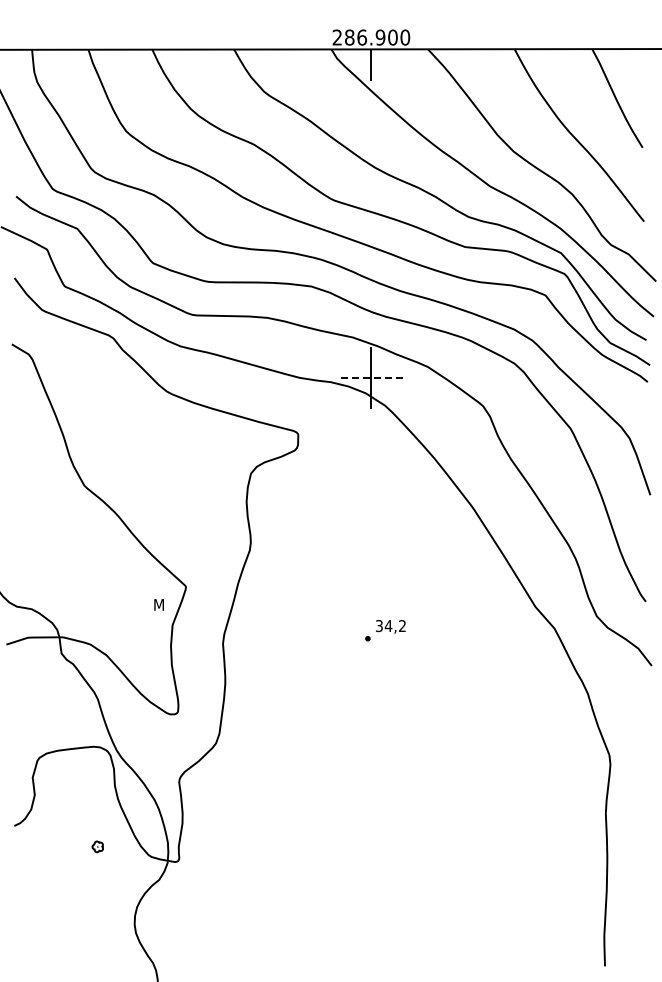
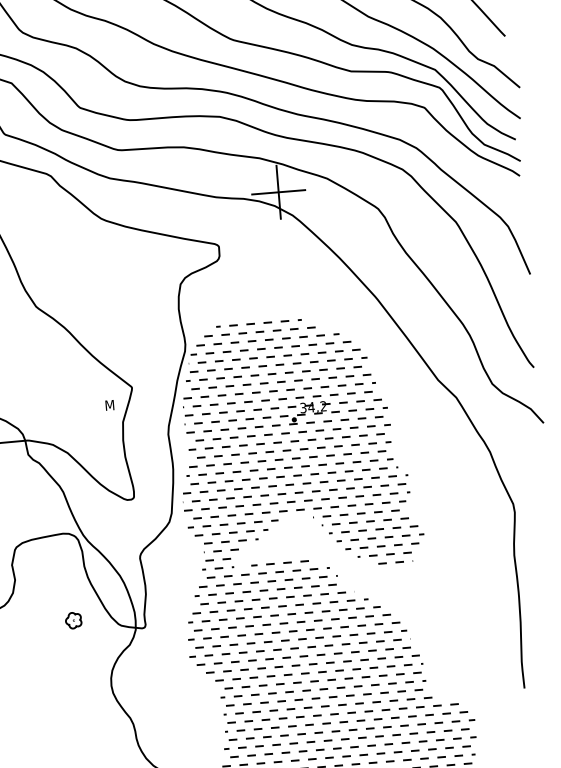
line: (370, 378) -> (277, 192), dashed -> solid
hatch: (377, 751) -> (310, 517), added
part: (97, 846) -> (73, 620), size x1.67

